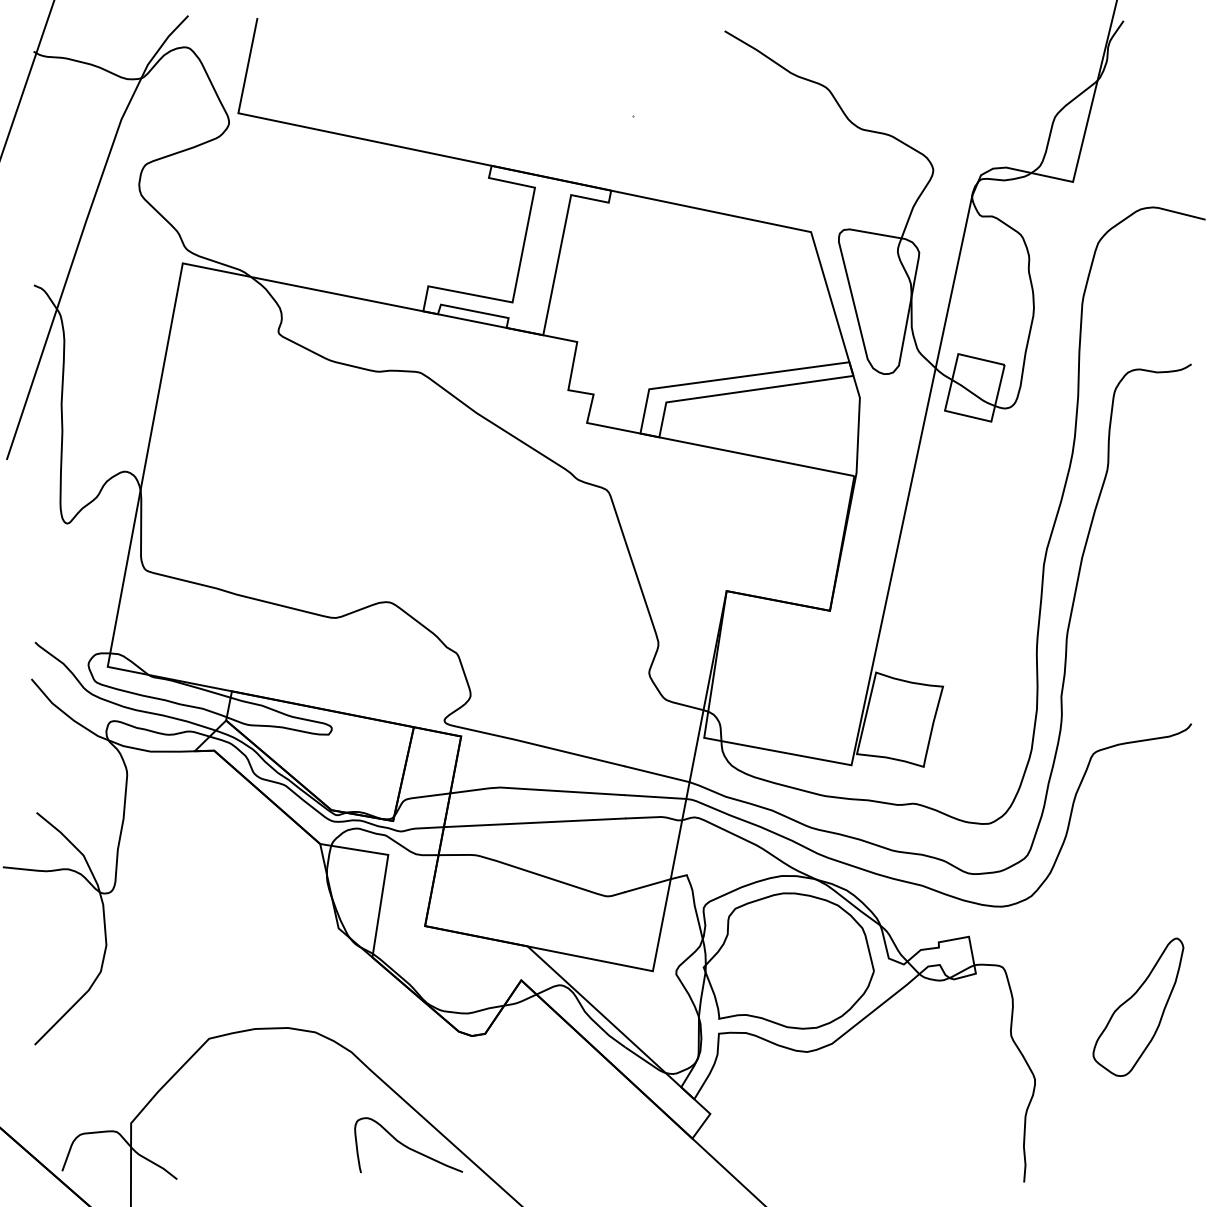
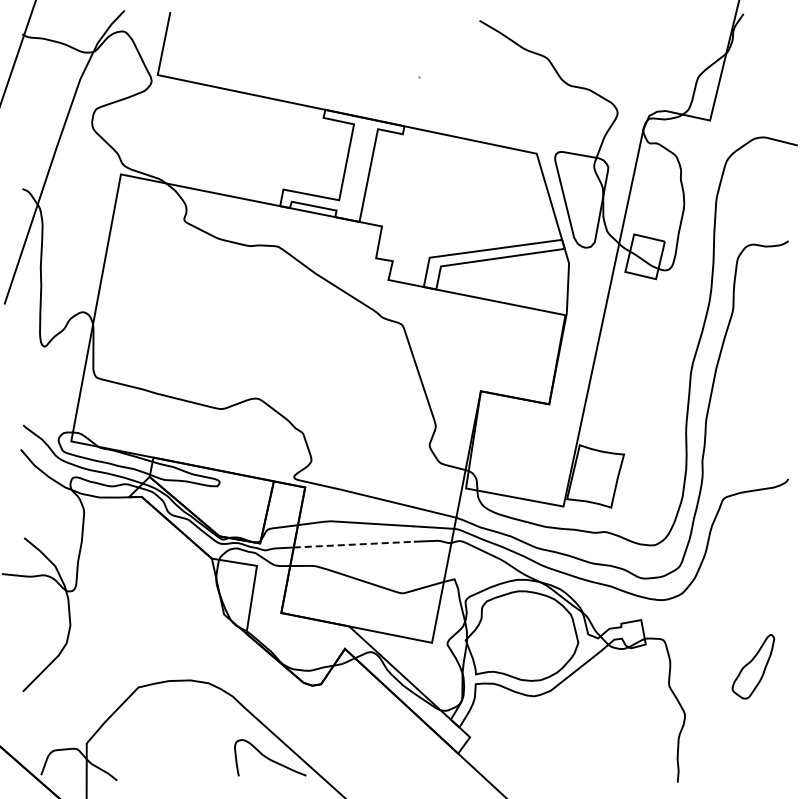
line: (535, 822) -> (354, 544), solid -> dashed
part: (1138, 1006) -> (753, 666), size x0.7

